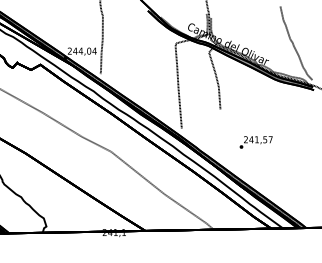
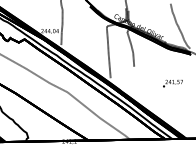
text: (255, 142) -> (172, 83), moved

